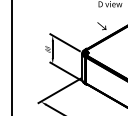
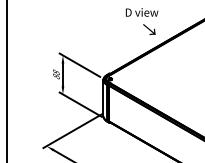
text: (101, 26) -> (149, 29), moved

